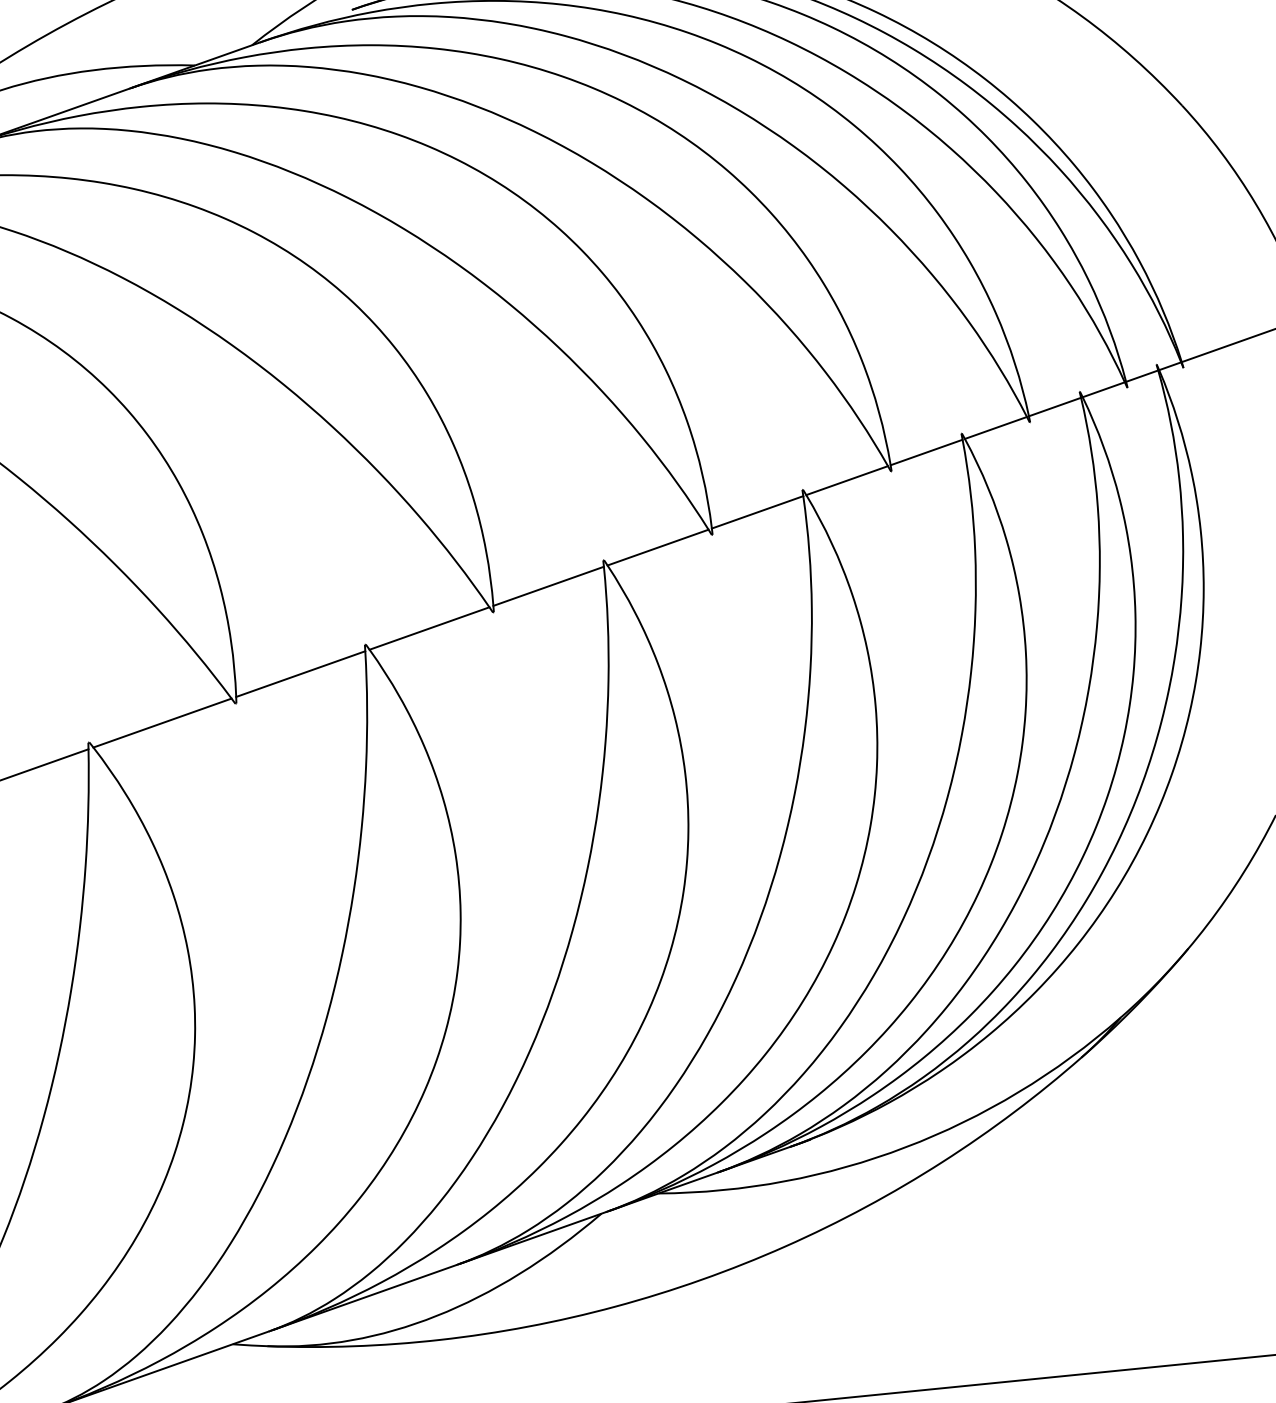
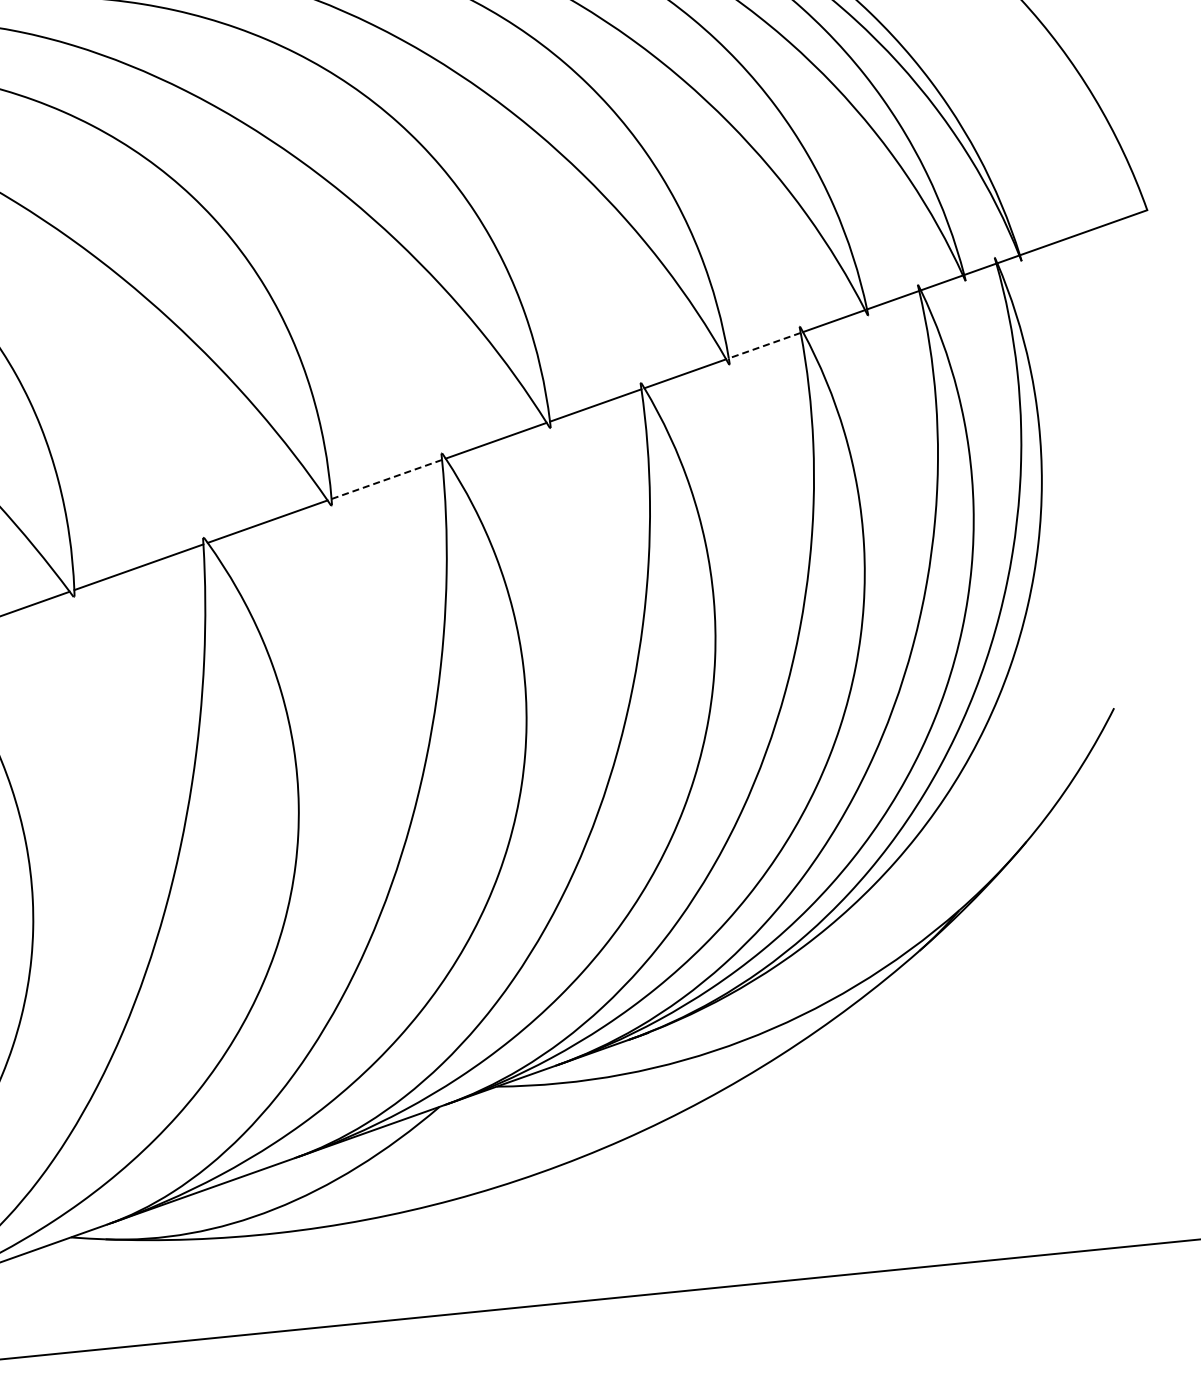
line: (926, 452) -> (764, 345), solid -> dashed
line: (548, 586) -> (386, 479), solid -> dashed

